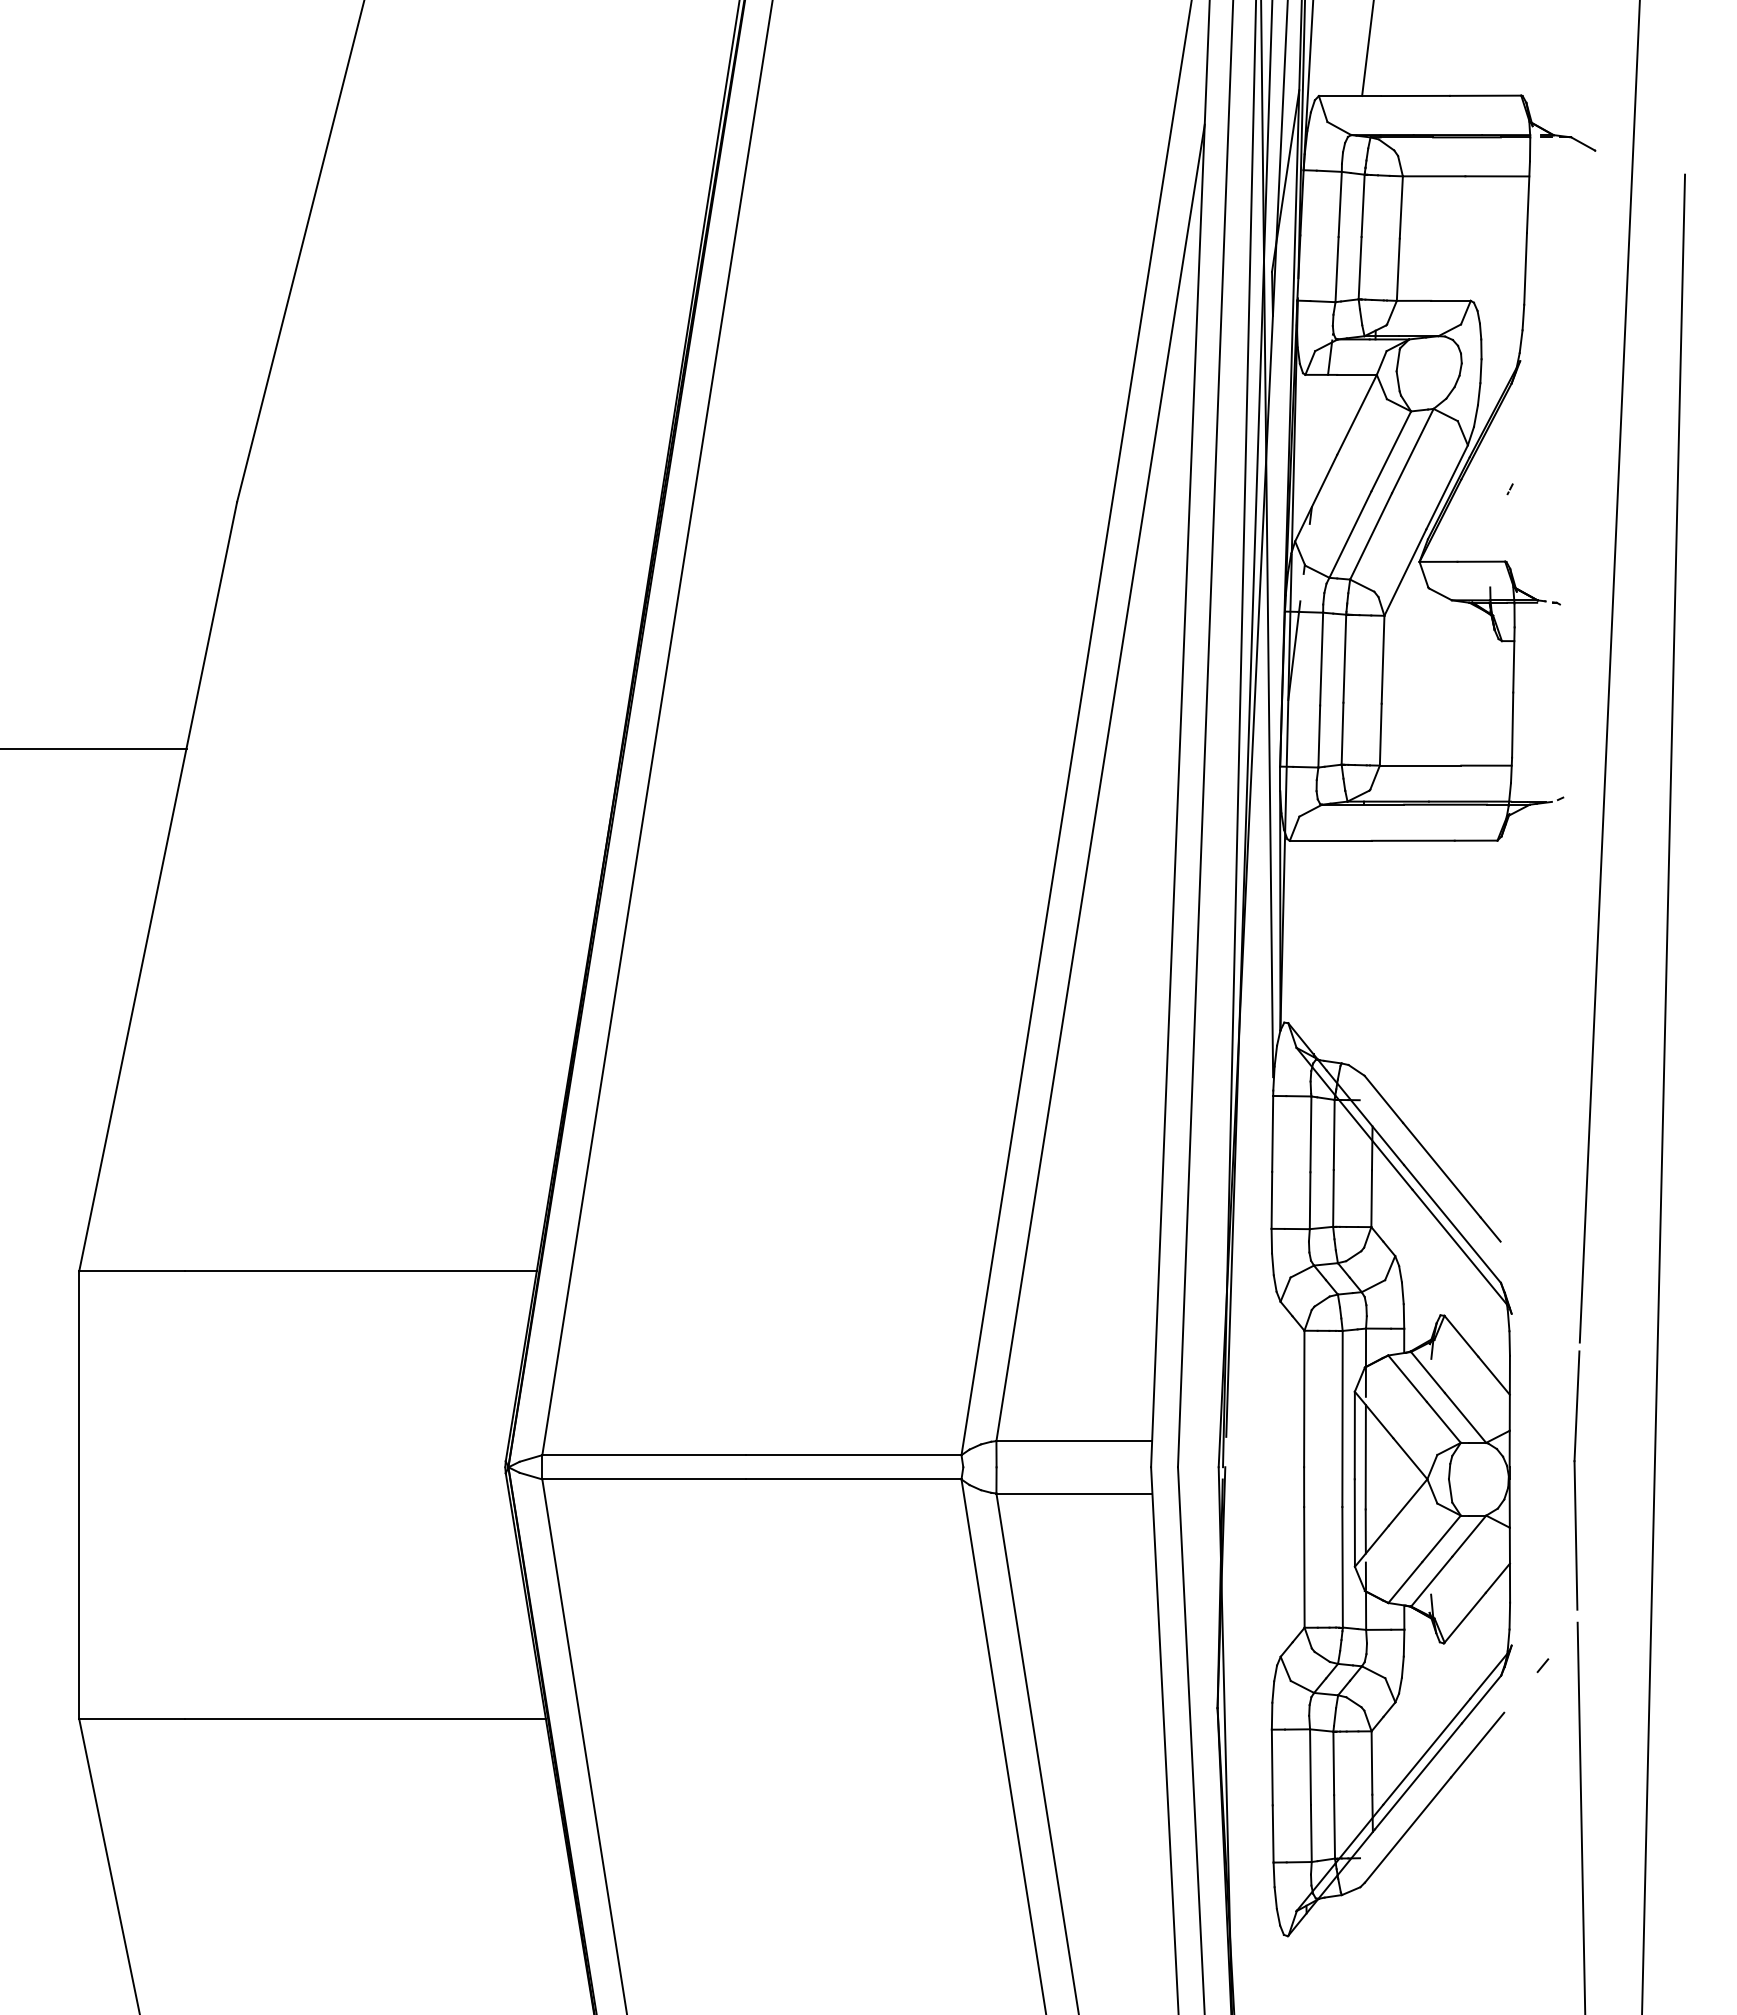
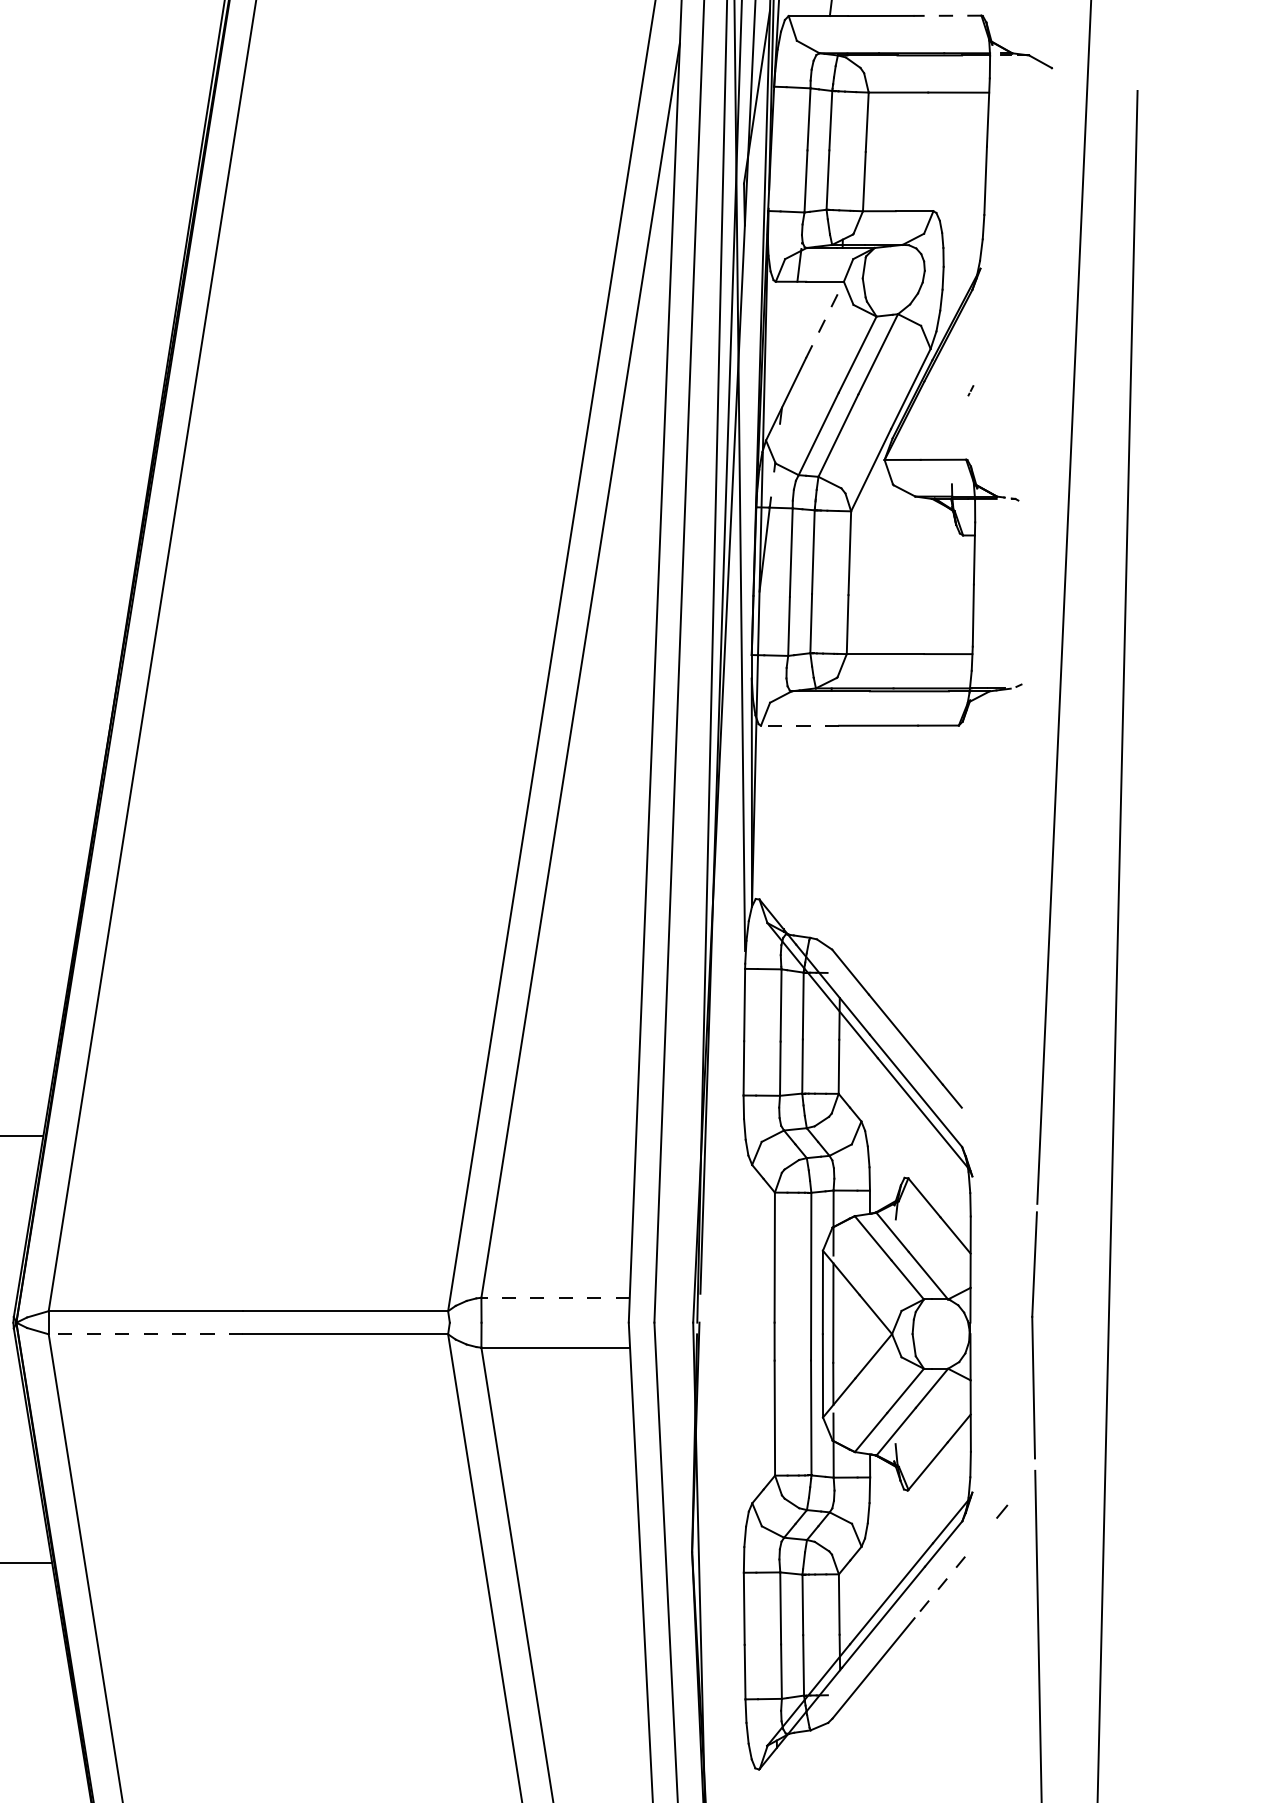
line: (1485, 95) -> (947, 15), solid -> dashed
line: (1357, 414) -> (825, 319), solid -> dashed
line: (1330, 840) -> (799, 725), solid -> dashed
line: (1074, 1441) -> (555, 1298), solid -> dashed
line: (643, 1479) -> (145, 1334), solid -> dashed
line: (1477, 1745) -> (939, 1587), solid -> dashed

